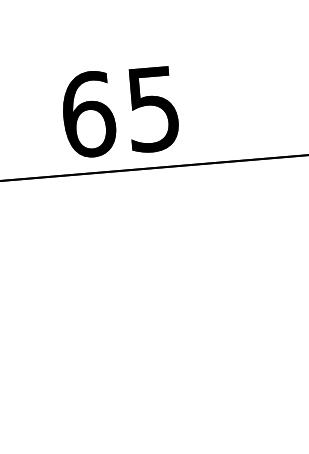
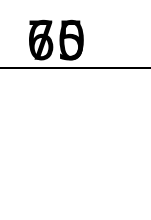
text: (121, 110) -> (56, 39), 65 -> 70

